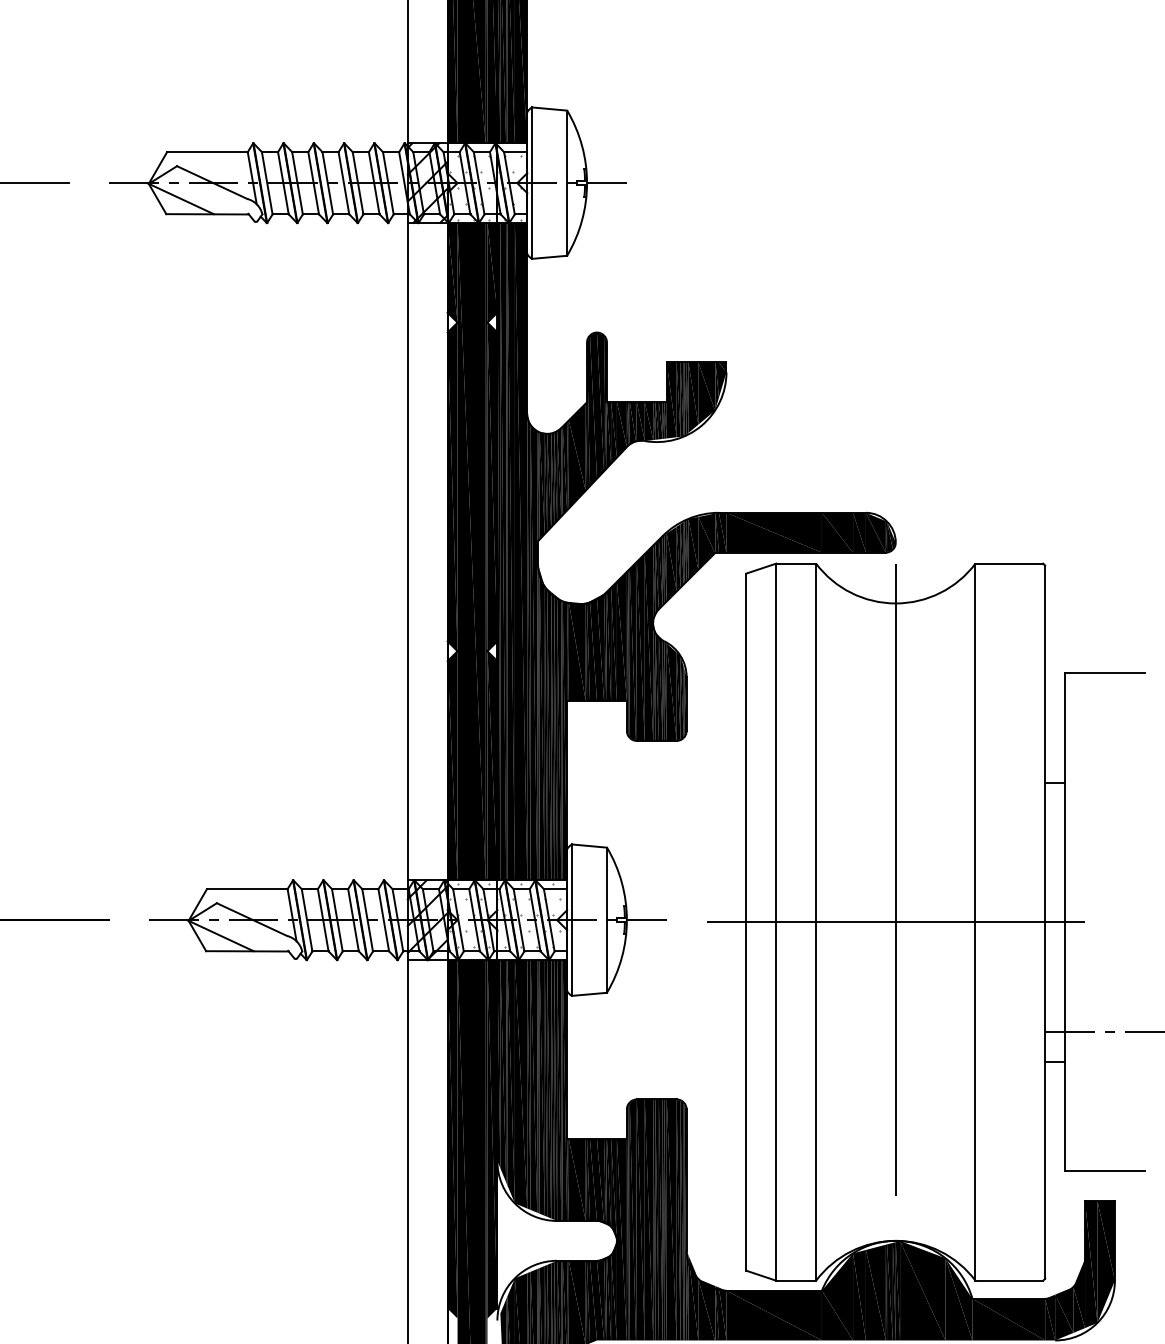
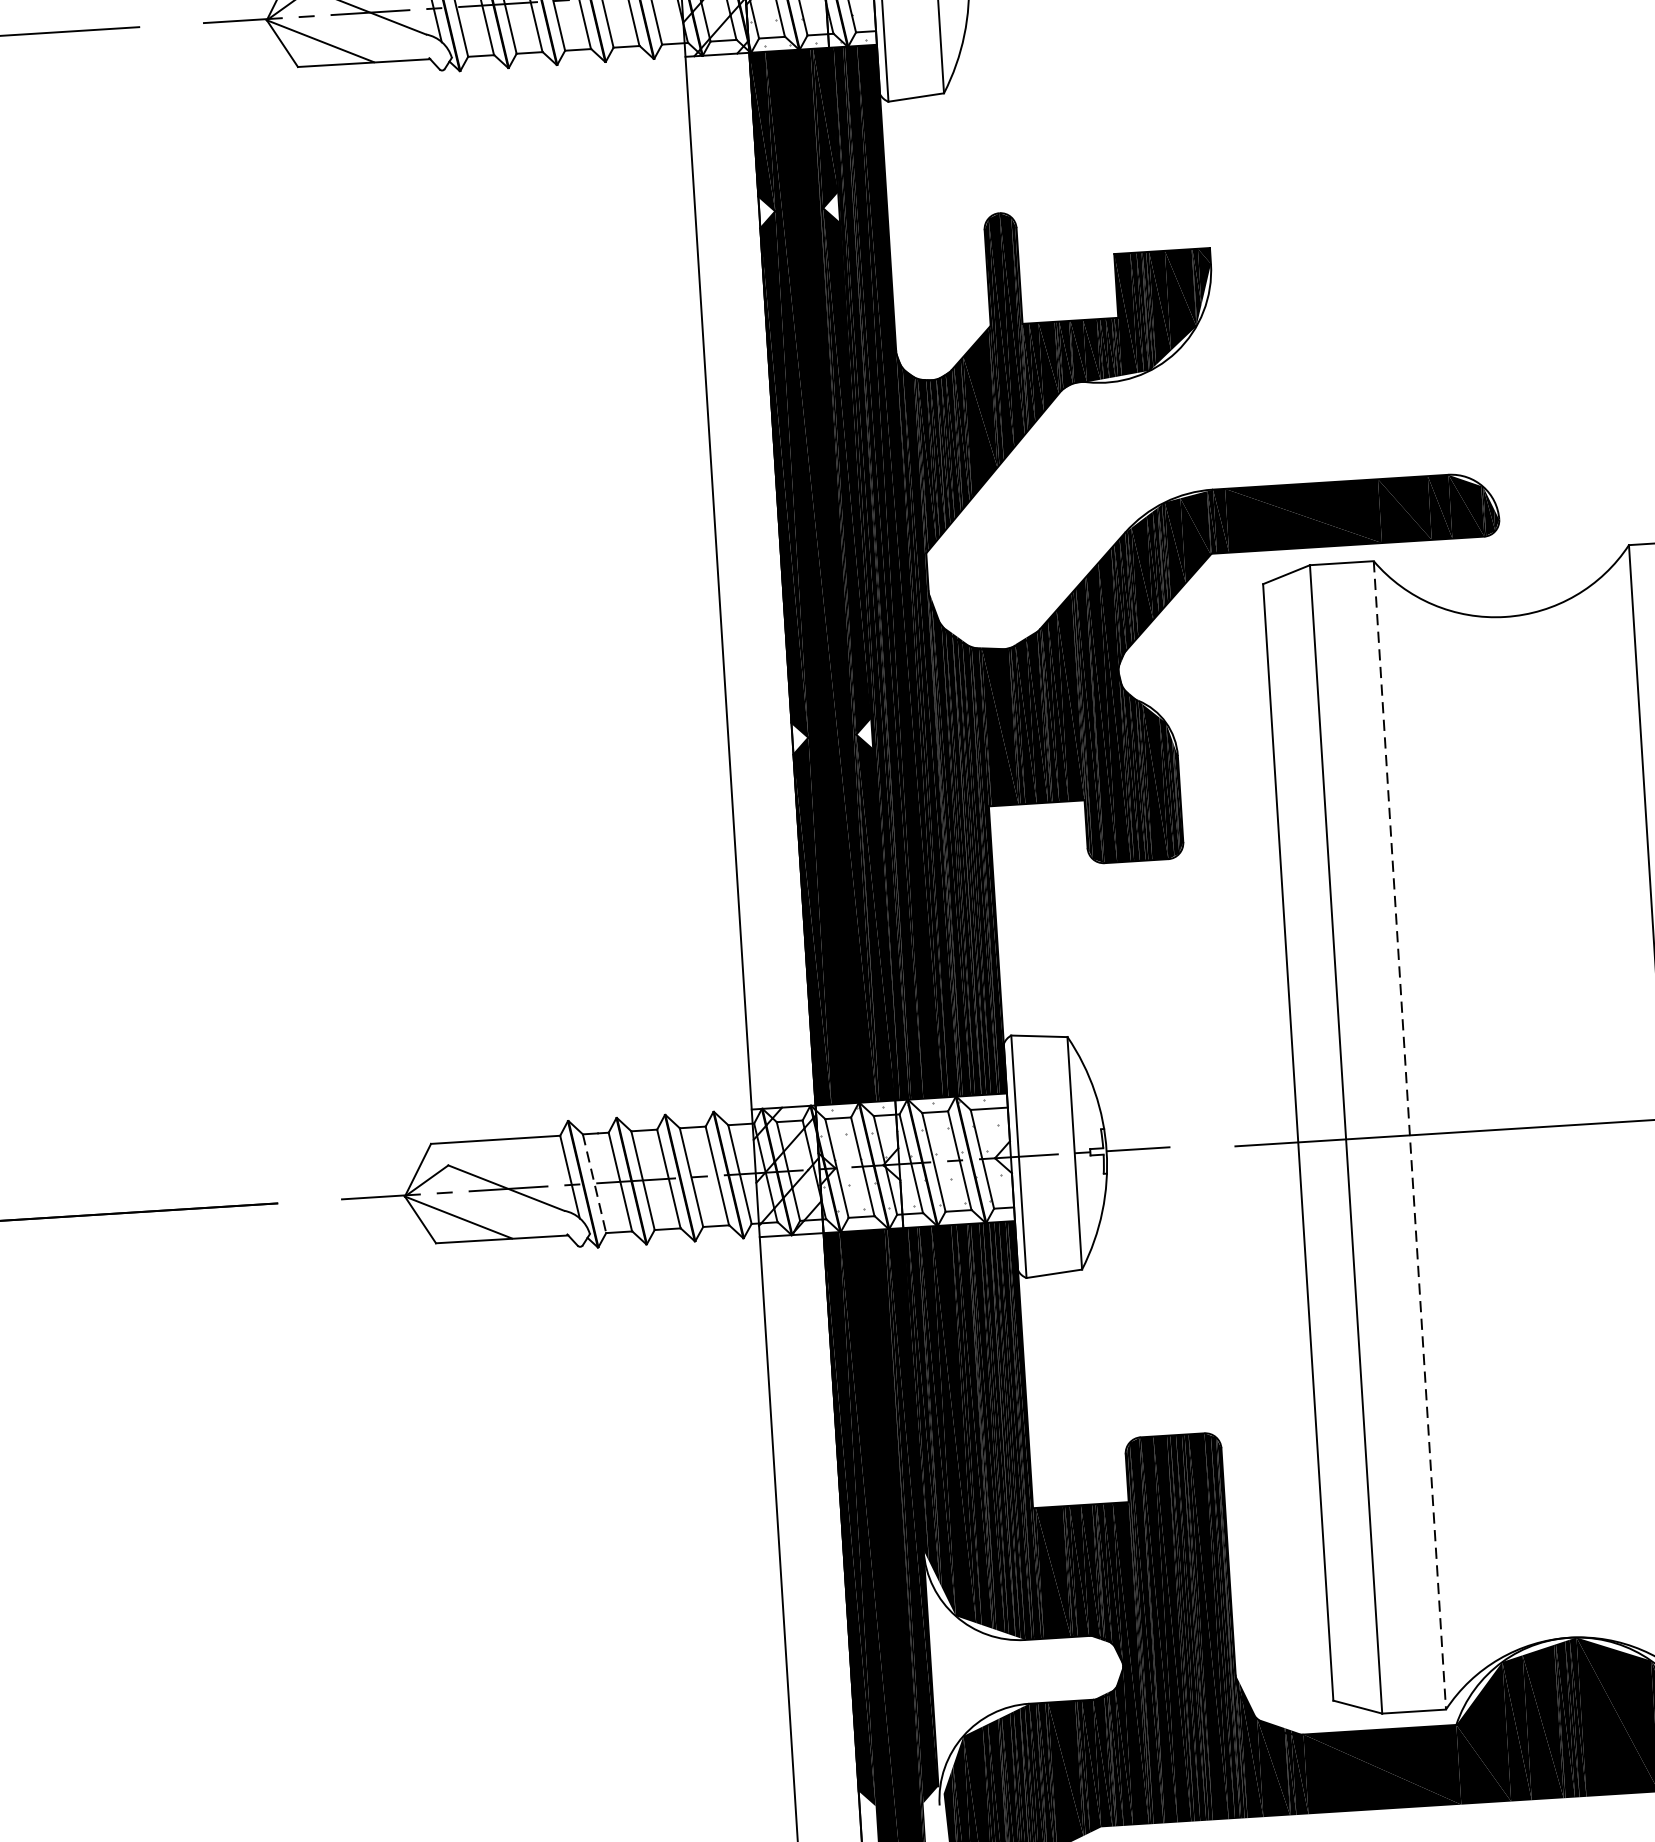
line: (307, 920) -> (595, 1183), solid -> dashed
line: (895, 921) -> (1536, 1126), removed
line: (816, 922) -> (1410, 1135), solid -> dashed

